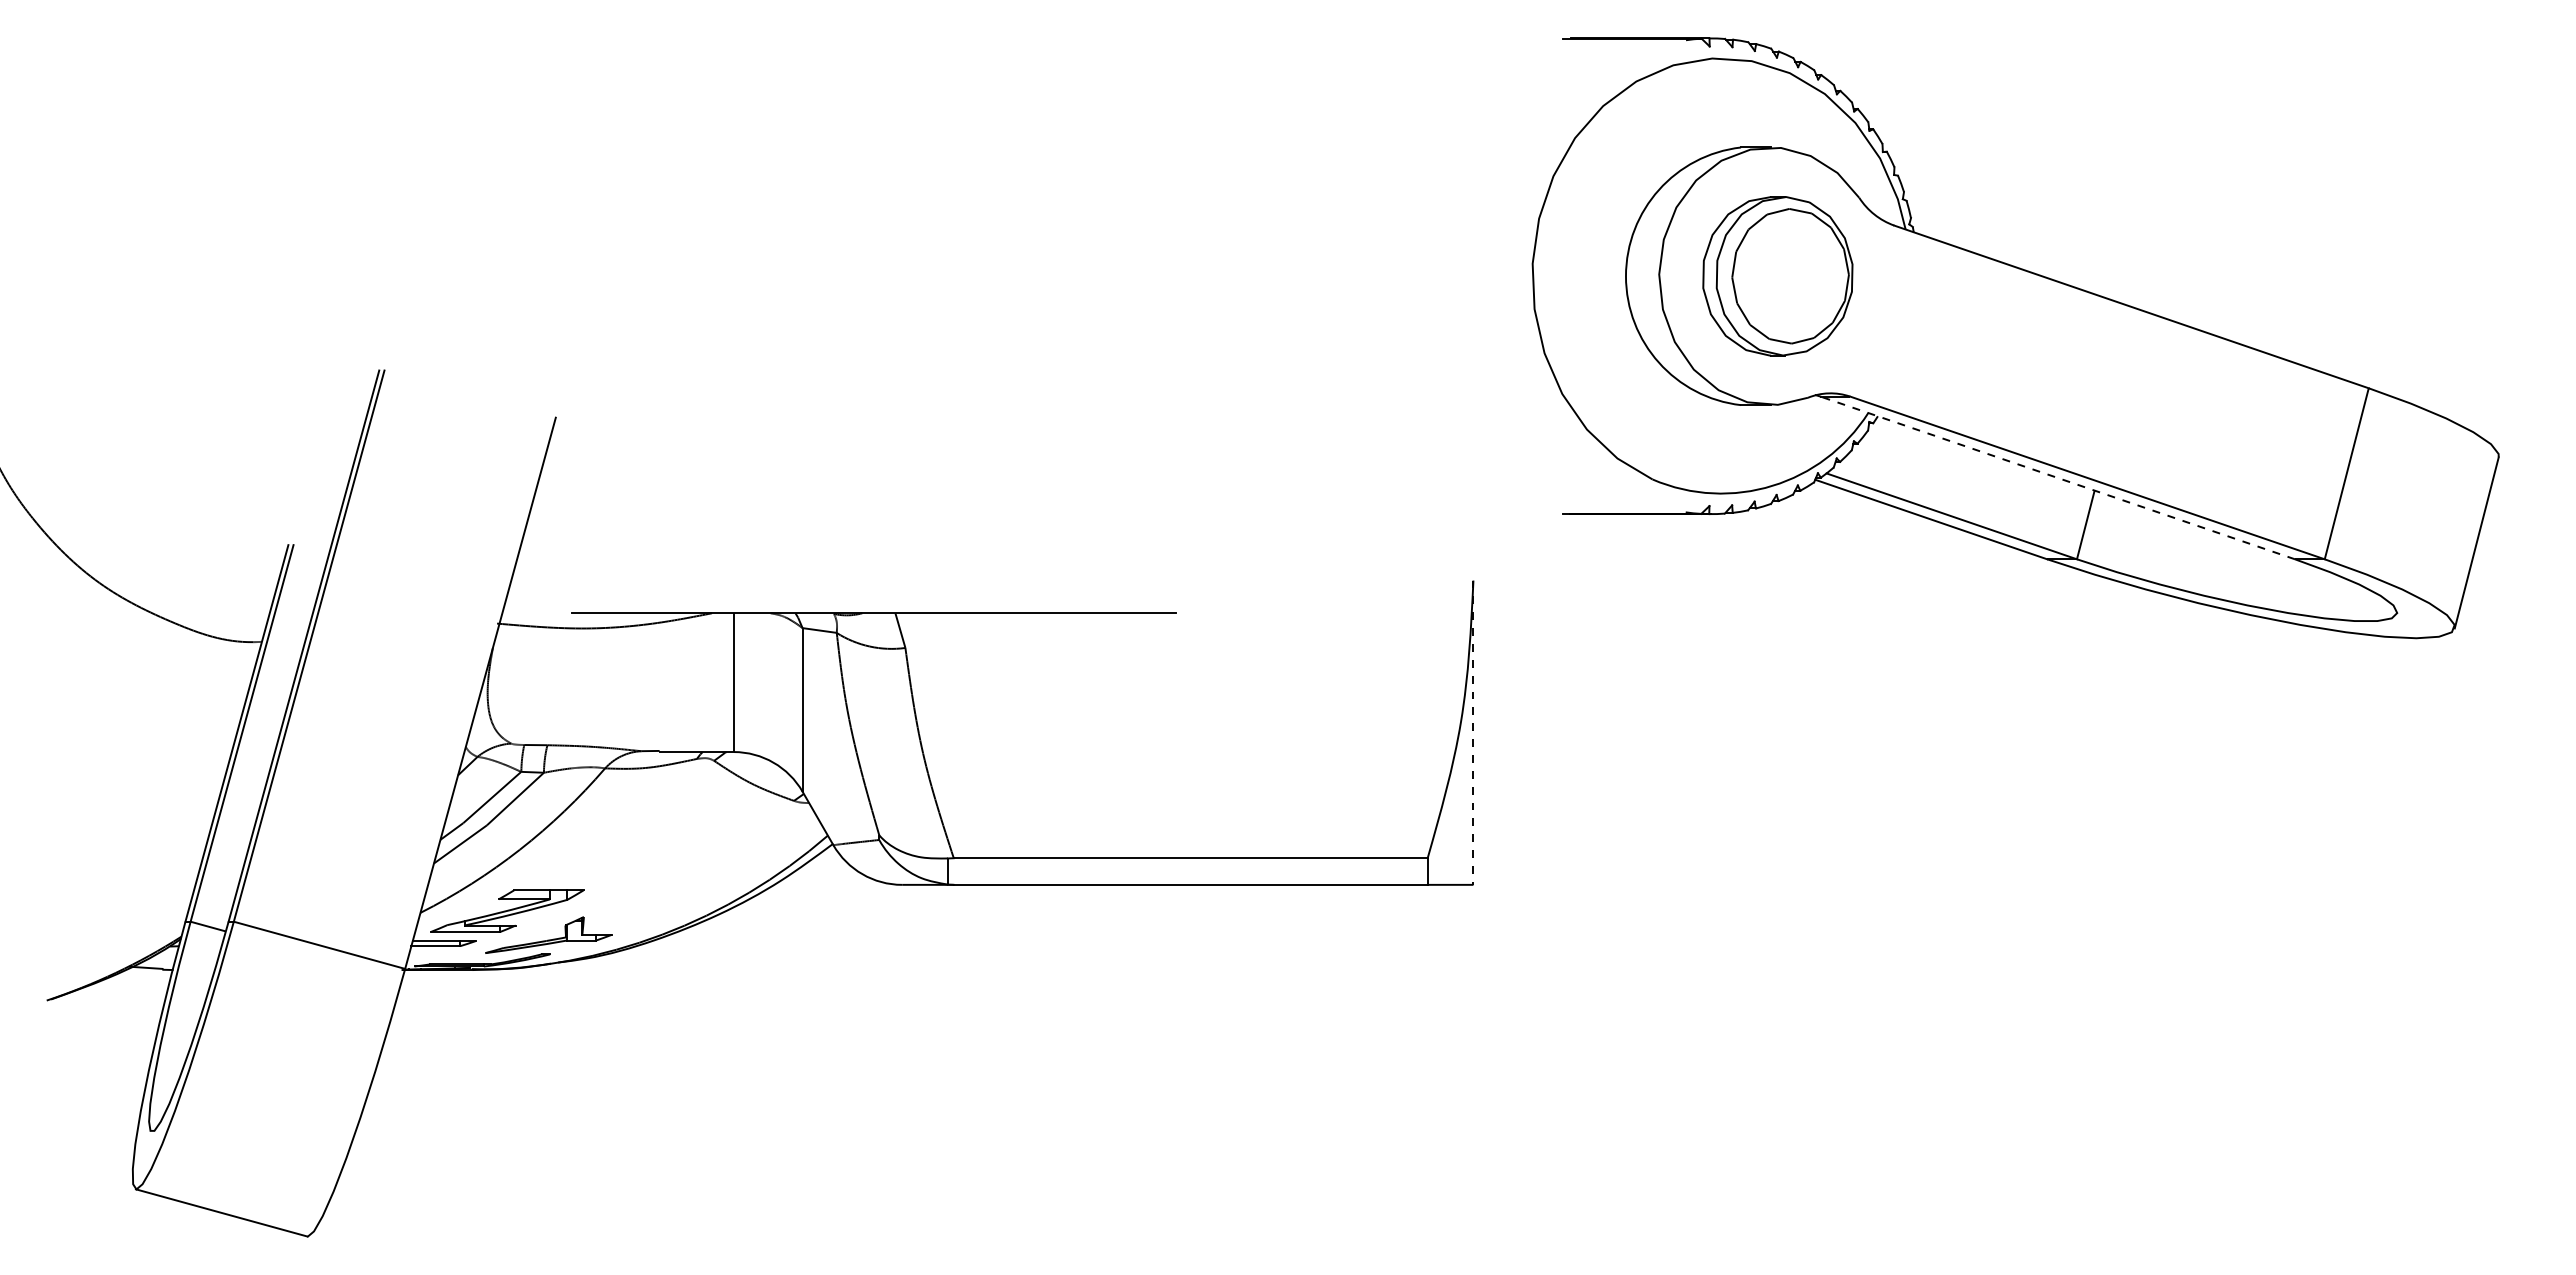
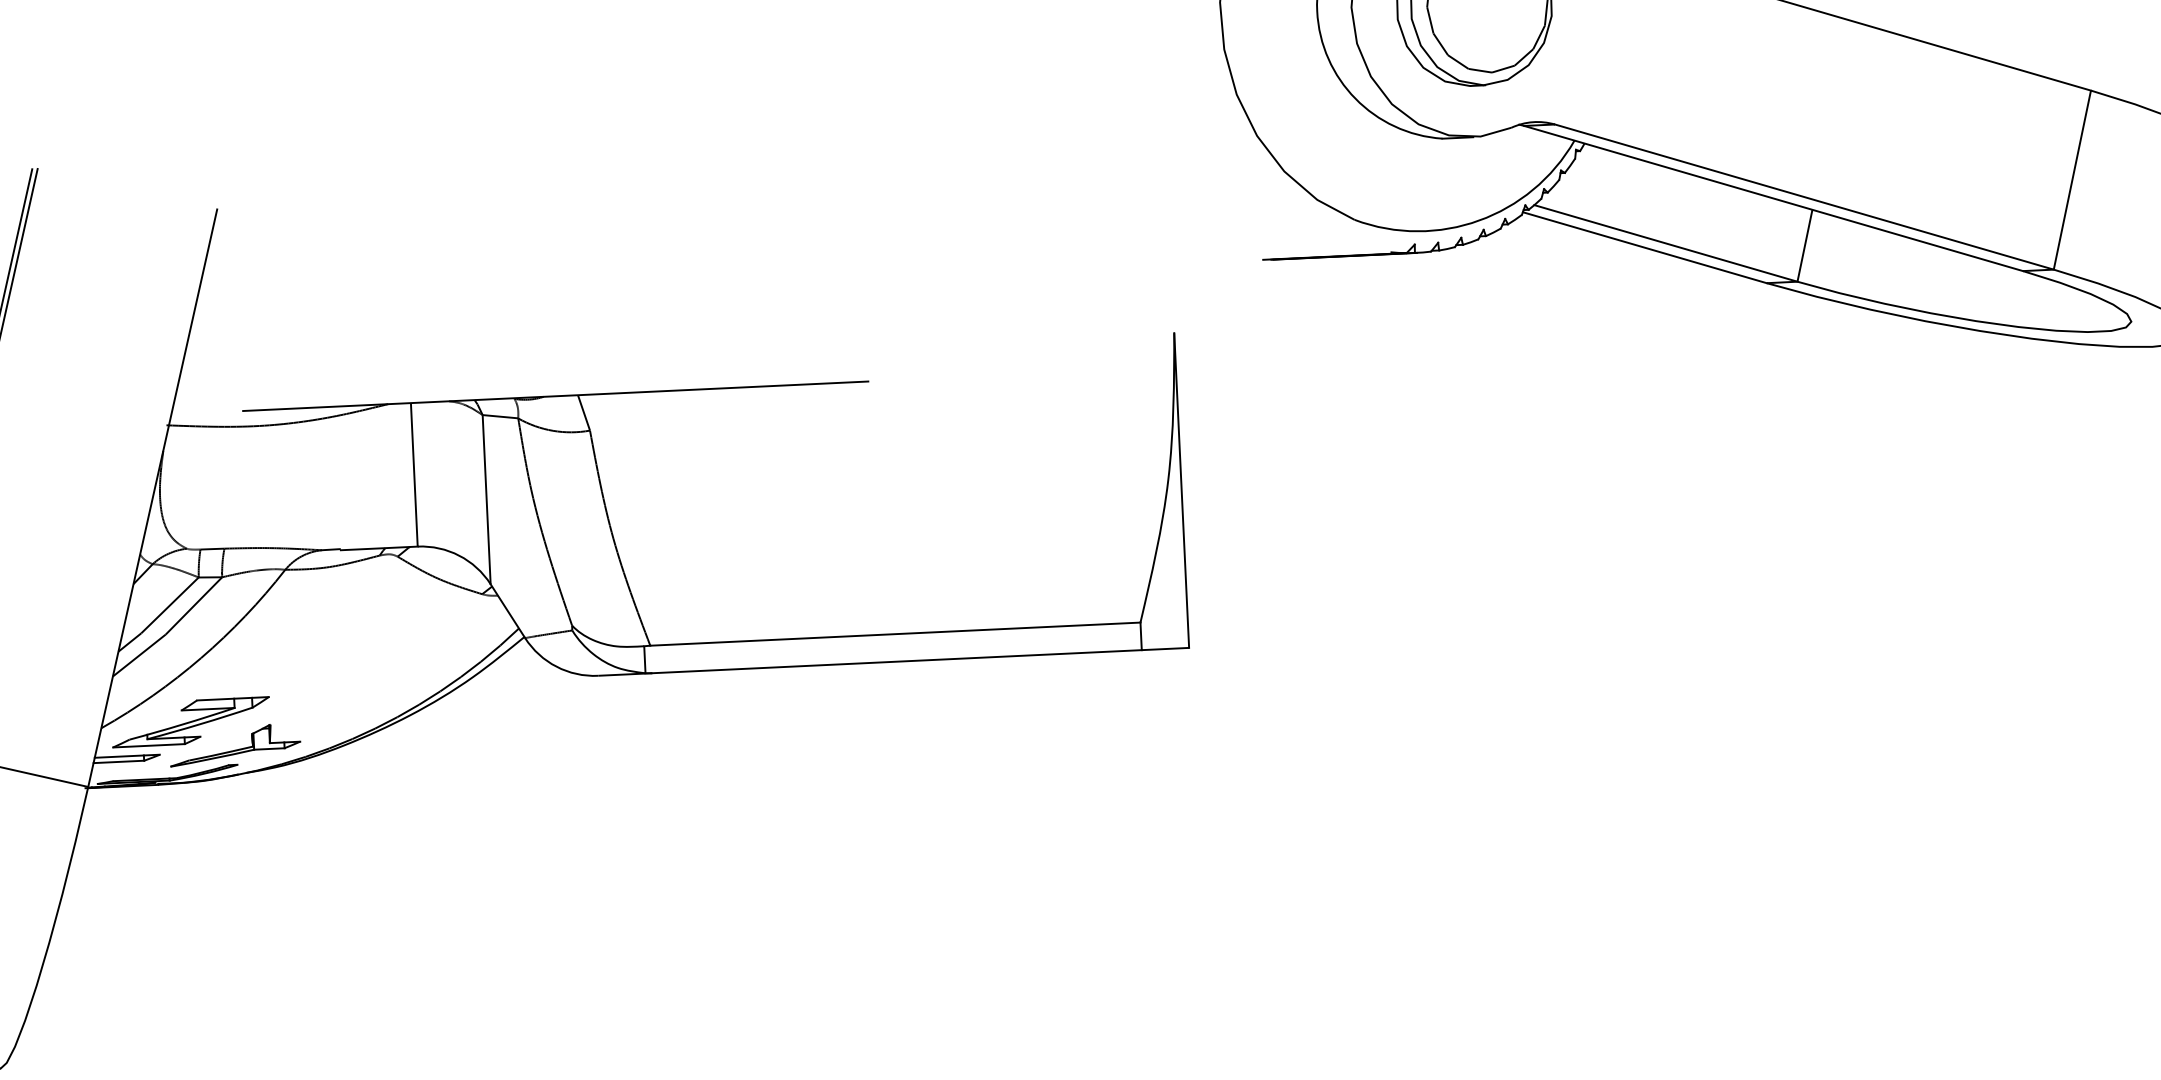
line: (2057, 477) -> (1773, 198), dashed -> solid
line: (1473, 733) -> (1181, 491), dashed -> solid

